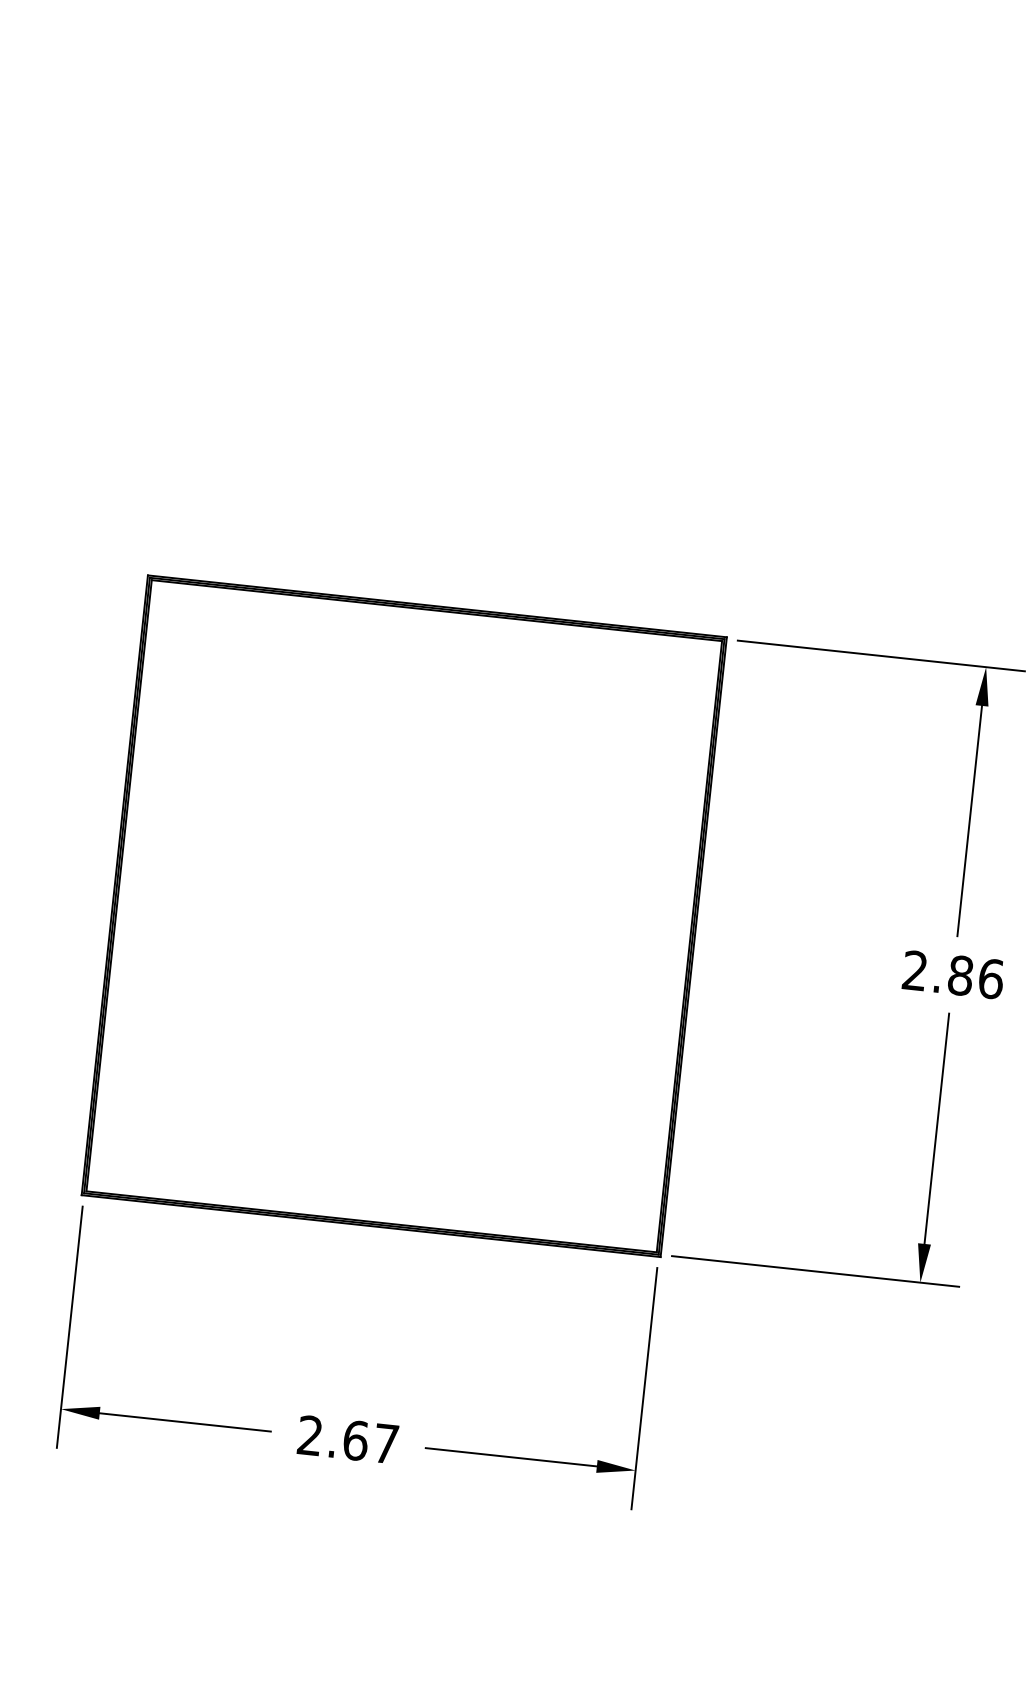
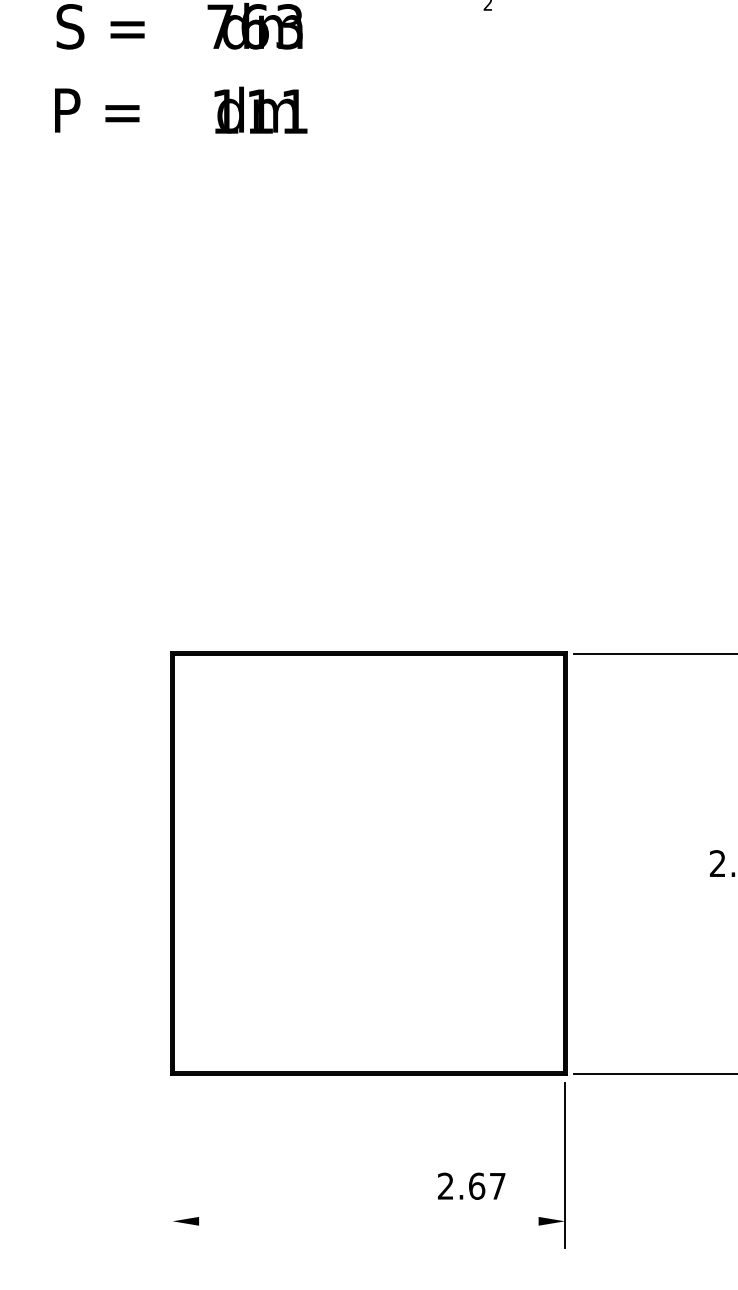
line: (69, 1327) -> (172, 1165), removed
line: (185, 1422) -> (257, 1221), removed
text: (347, 1438) -> (471, 1185), moved
line: (510, 1457) -> (479, 1221), removed

